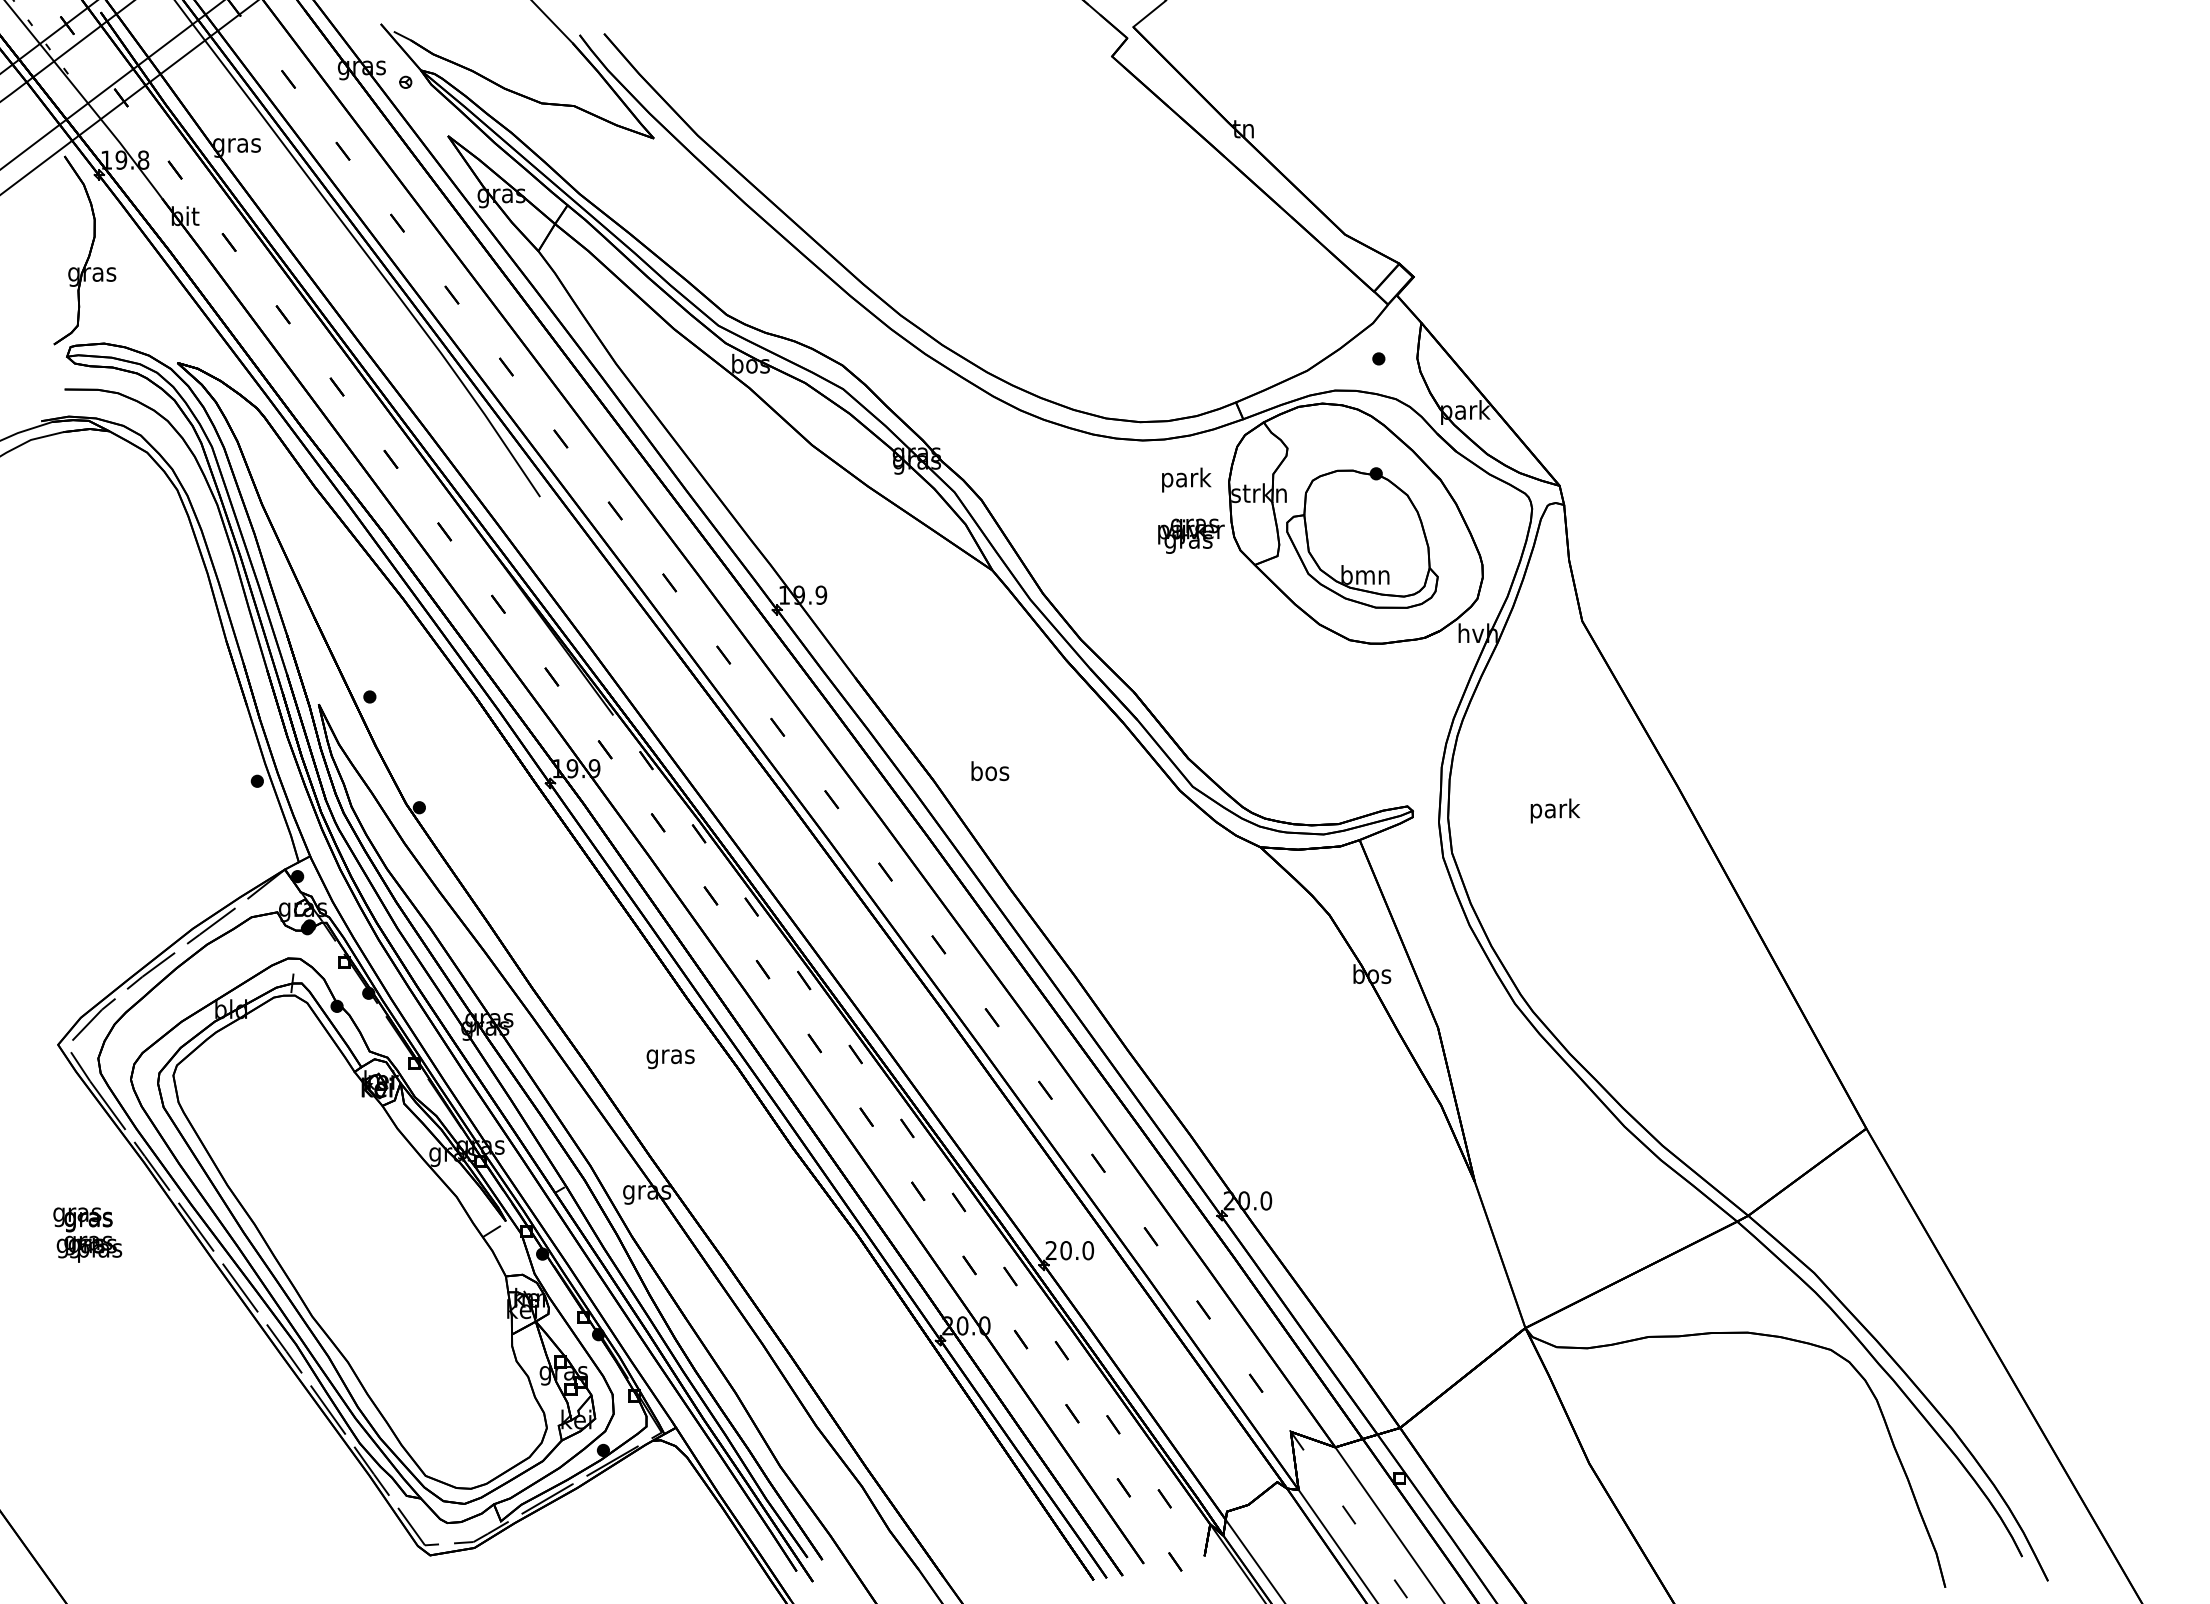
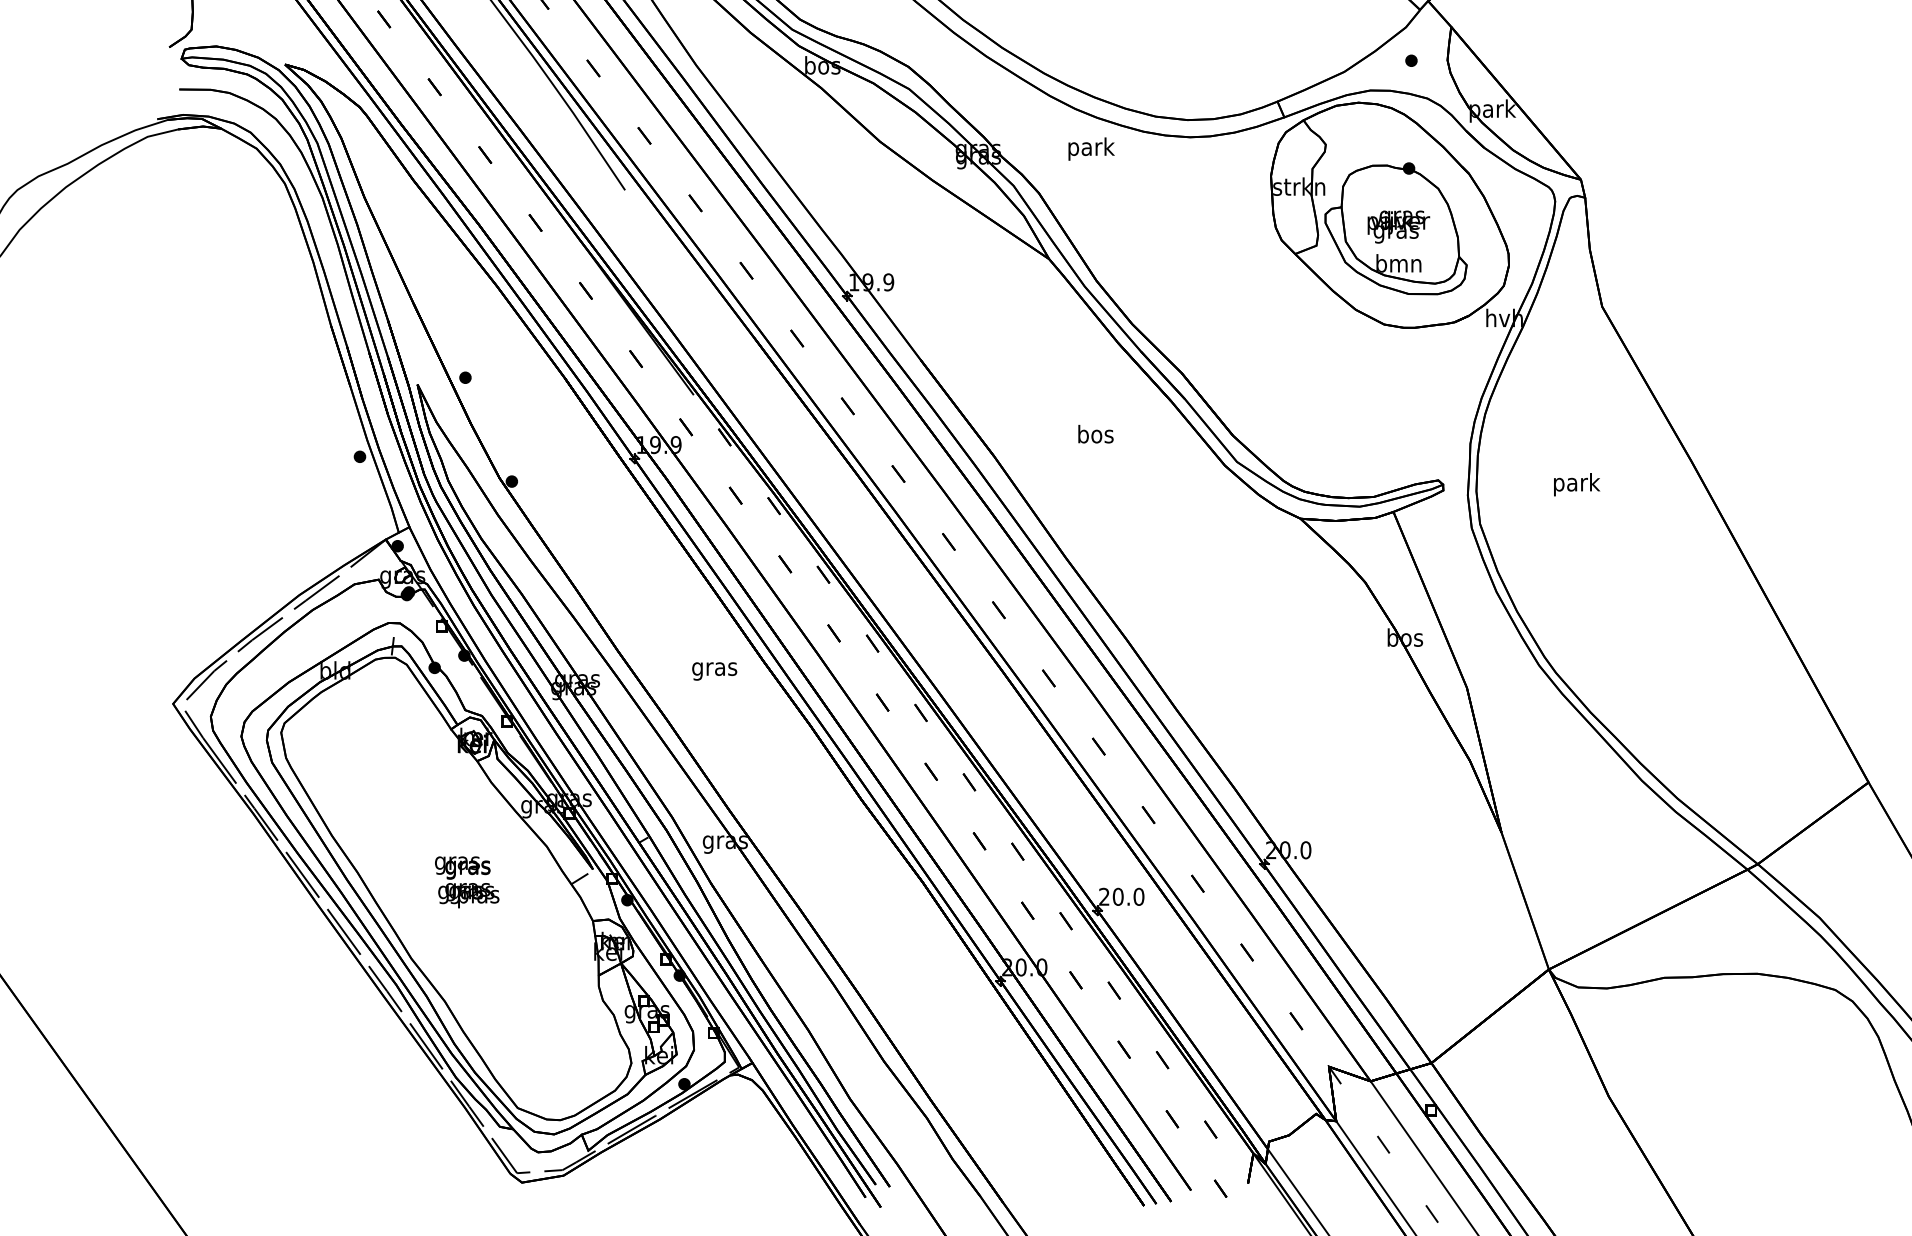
text: (1186, 479) -> (1091, 148), moved
text: (1191, 535) -> (1398, 226), moved
text: (990, 771) -> (1096, 434), moved
text: (670, 1059) -> (714, 671), moved
text: (87, 1234) -> (466, 881), moved

